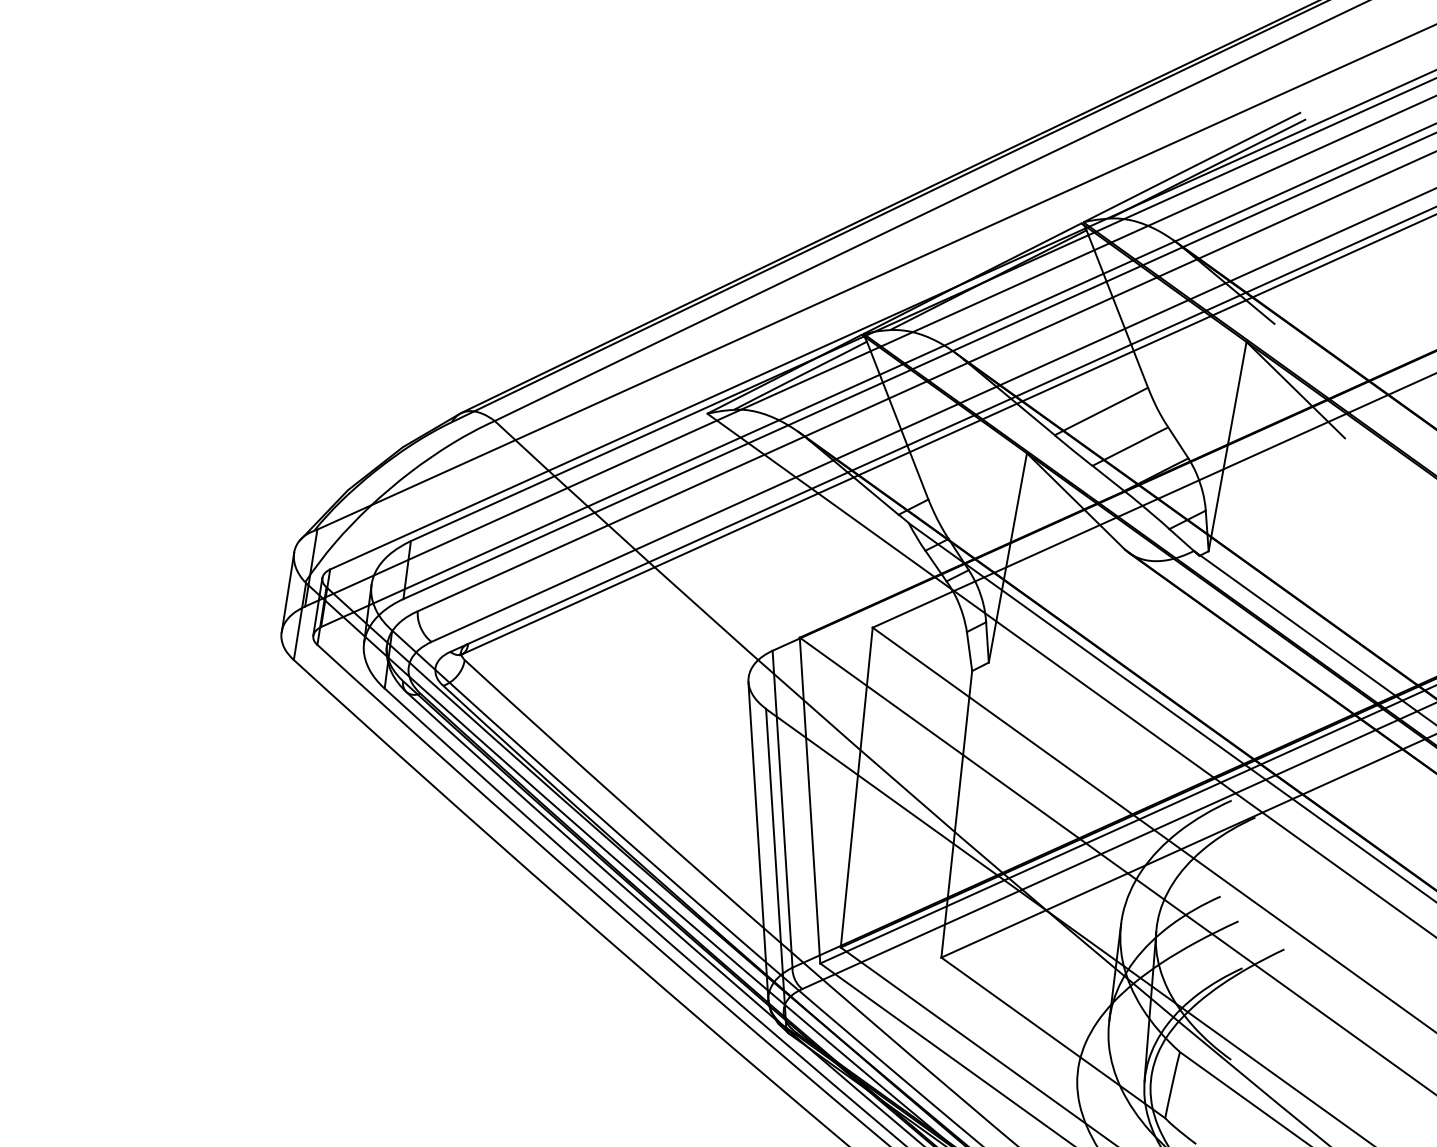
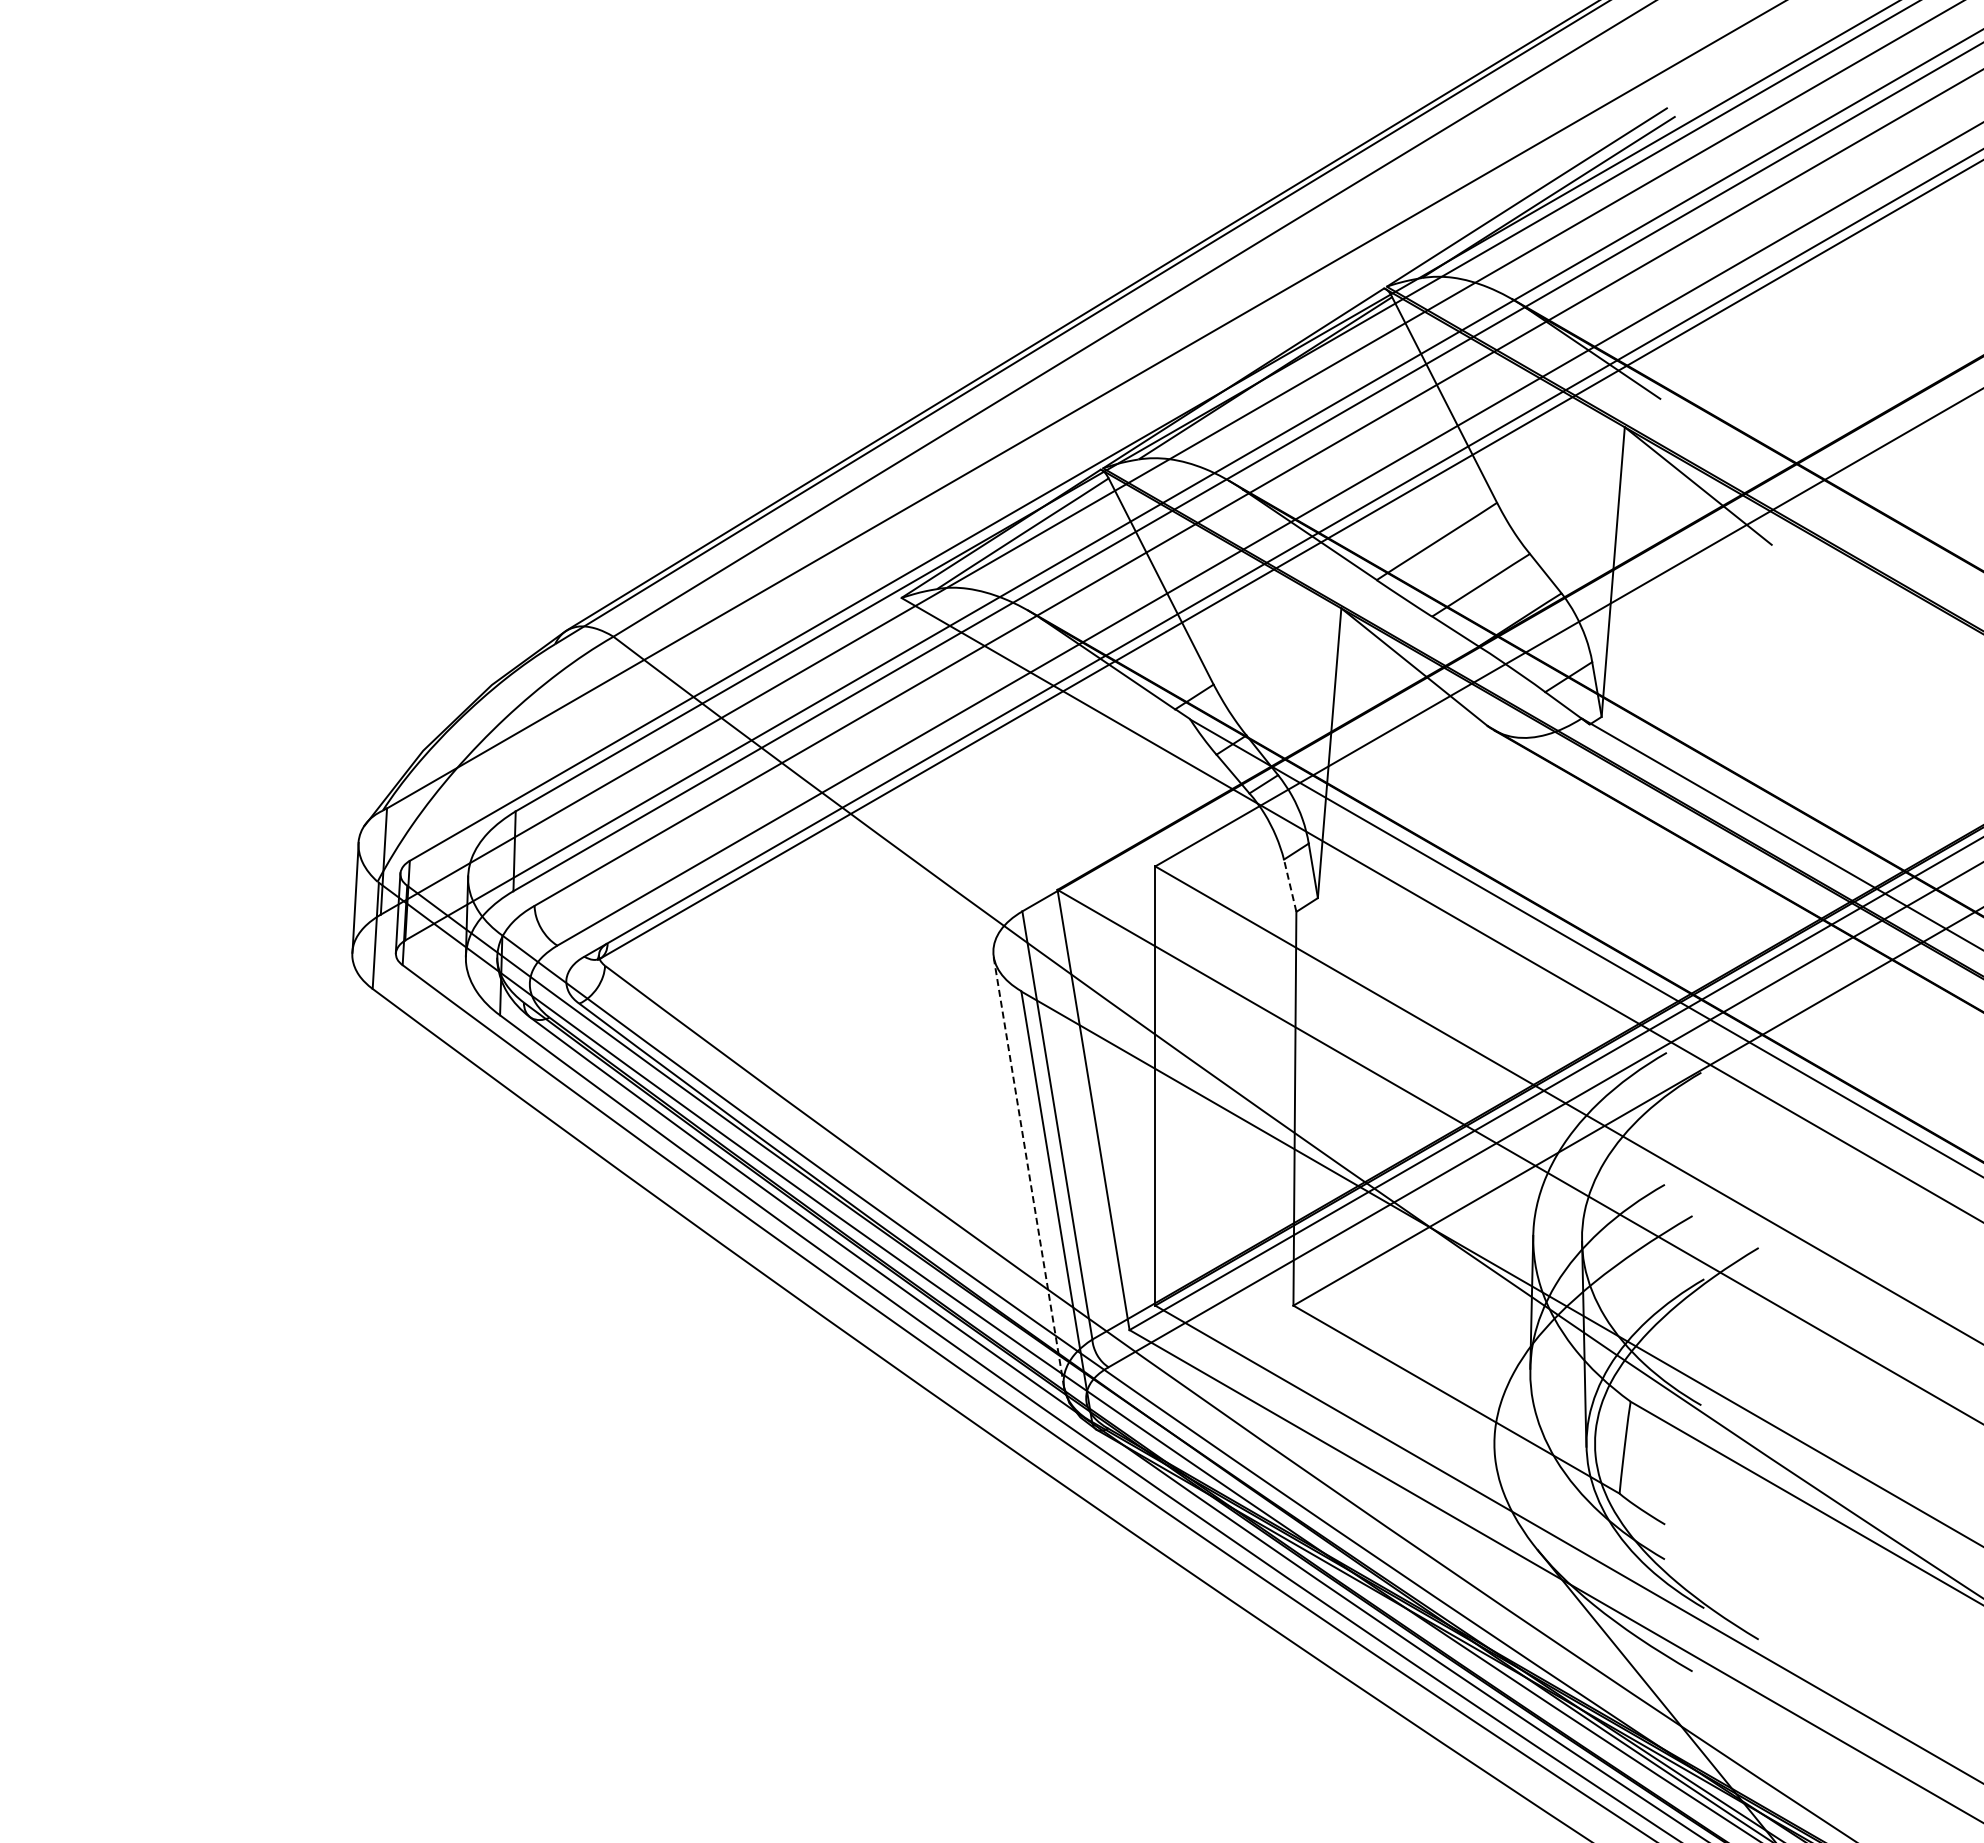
line: (969, 651) -> (1290, 885), solid -> dashed
line: (758, 841) -> (1028, 1172), solid -> dashed

